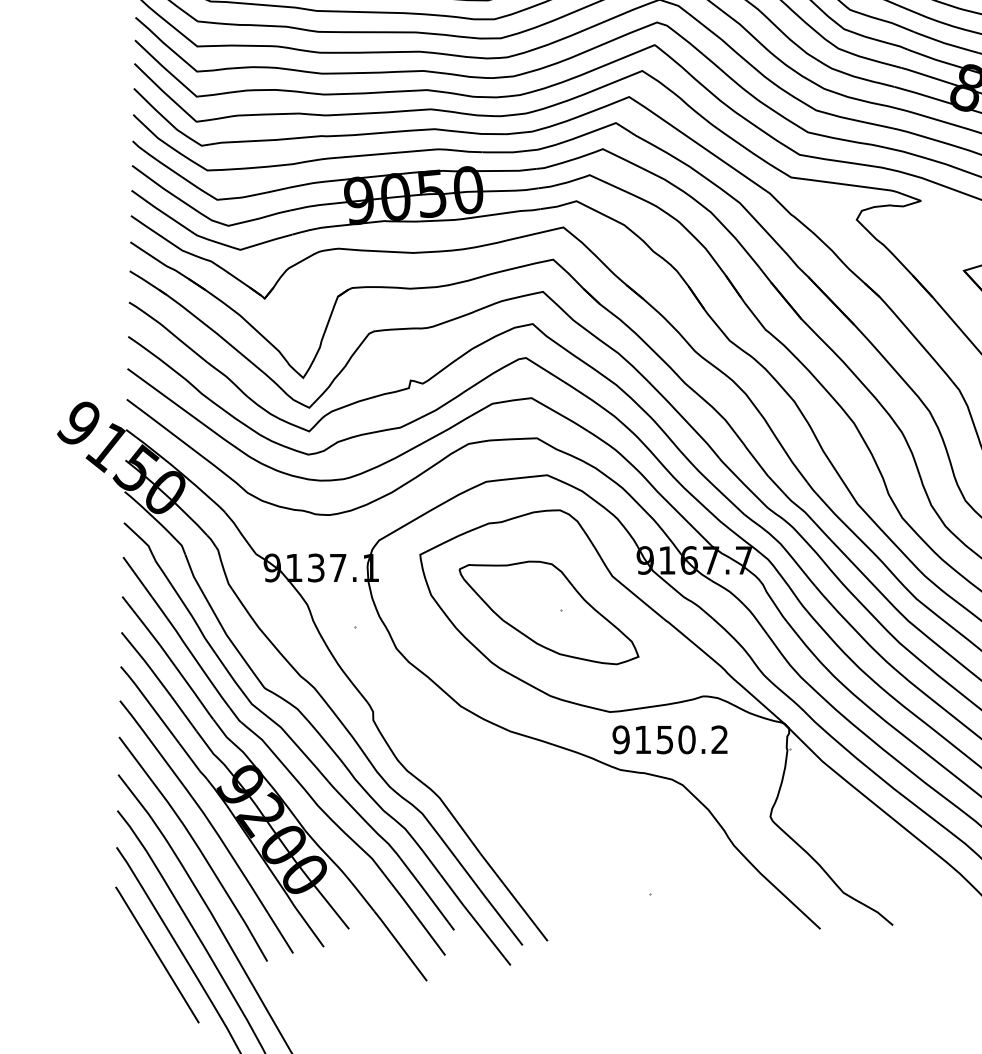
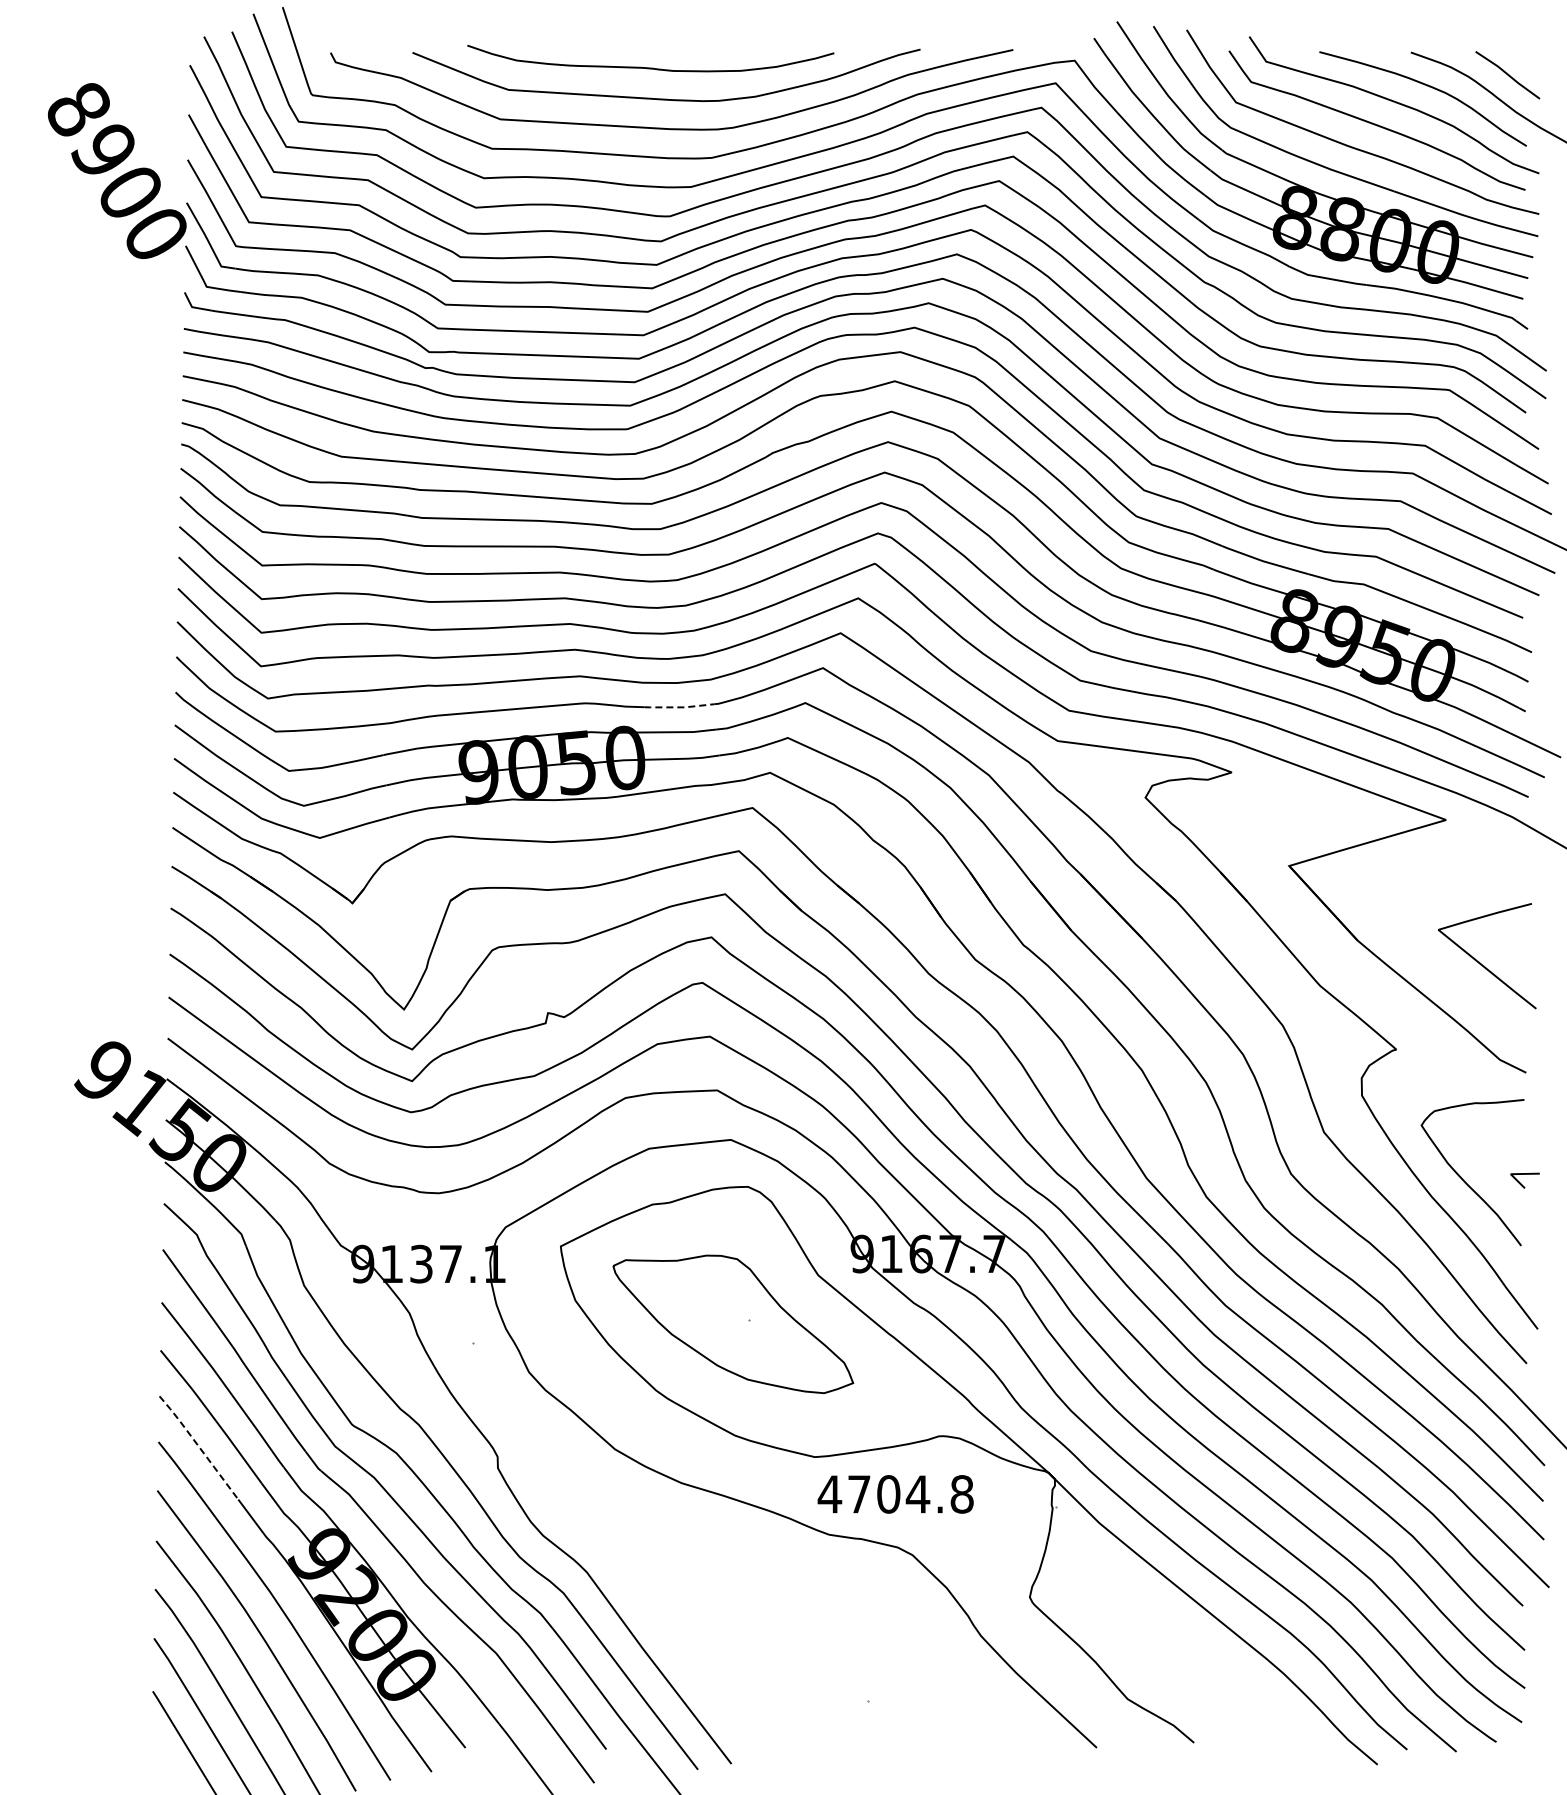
line: (509, 152) -> (680, 707), solid -> dashed
line: (149, 704) -> (198, 1446), solid -> dashed
text: (670, 739) -> (895, 1494), 9150.2 -> 4704.8

